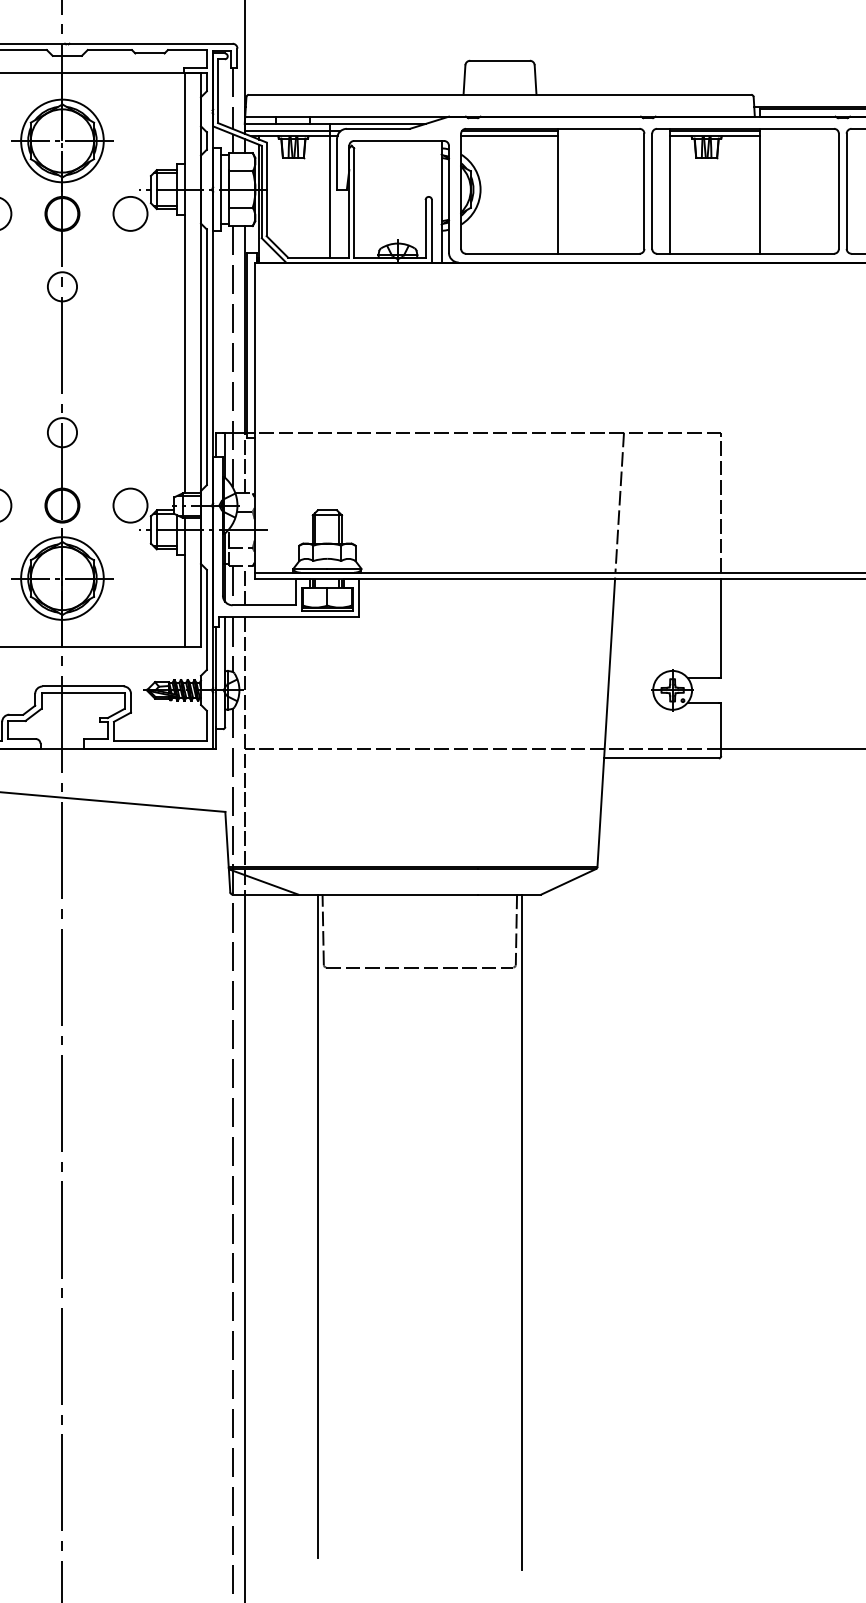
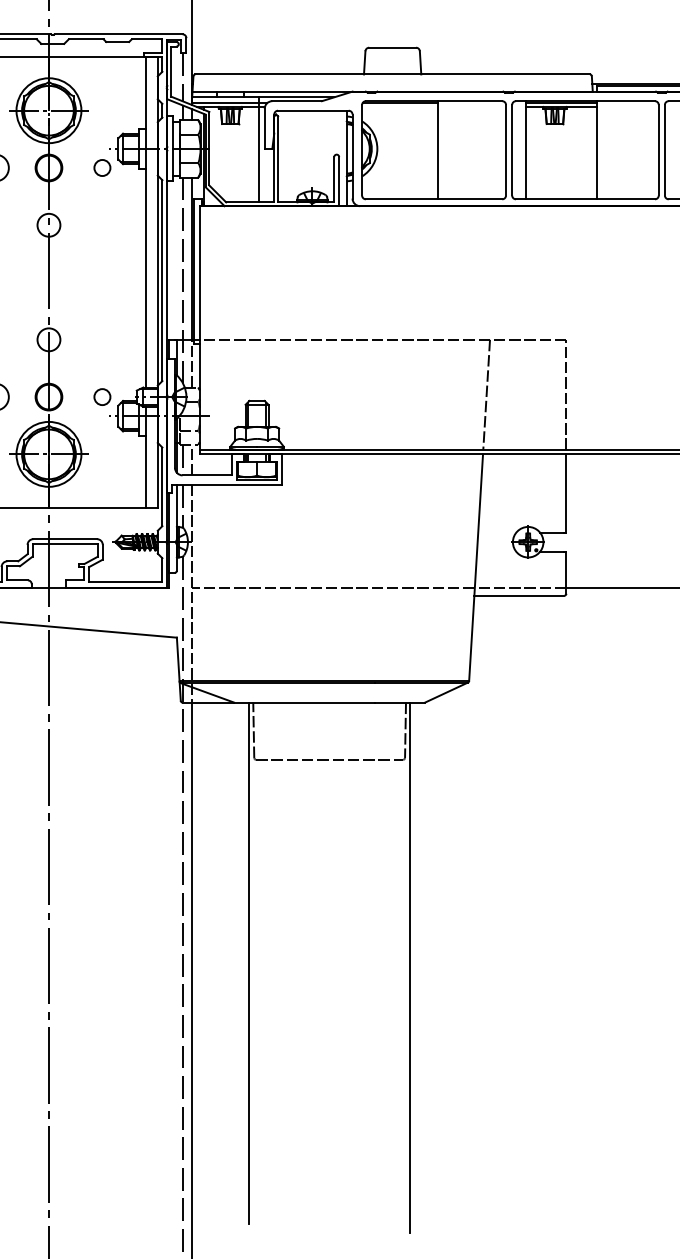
line: (509, 136) -> (400, 107), removed
circle: (130, 213) -> (102, 167), size x0.6
circle: (130, 505) -> (102, 397), size x0.6

